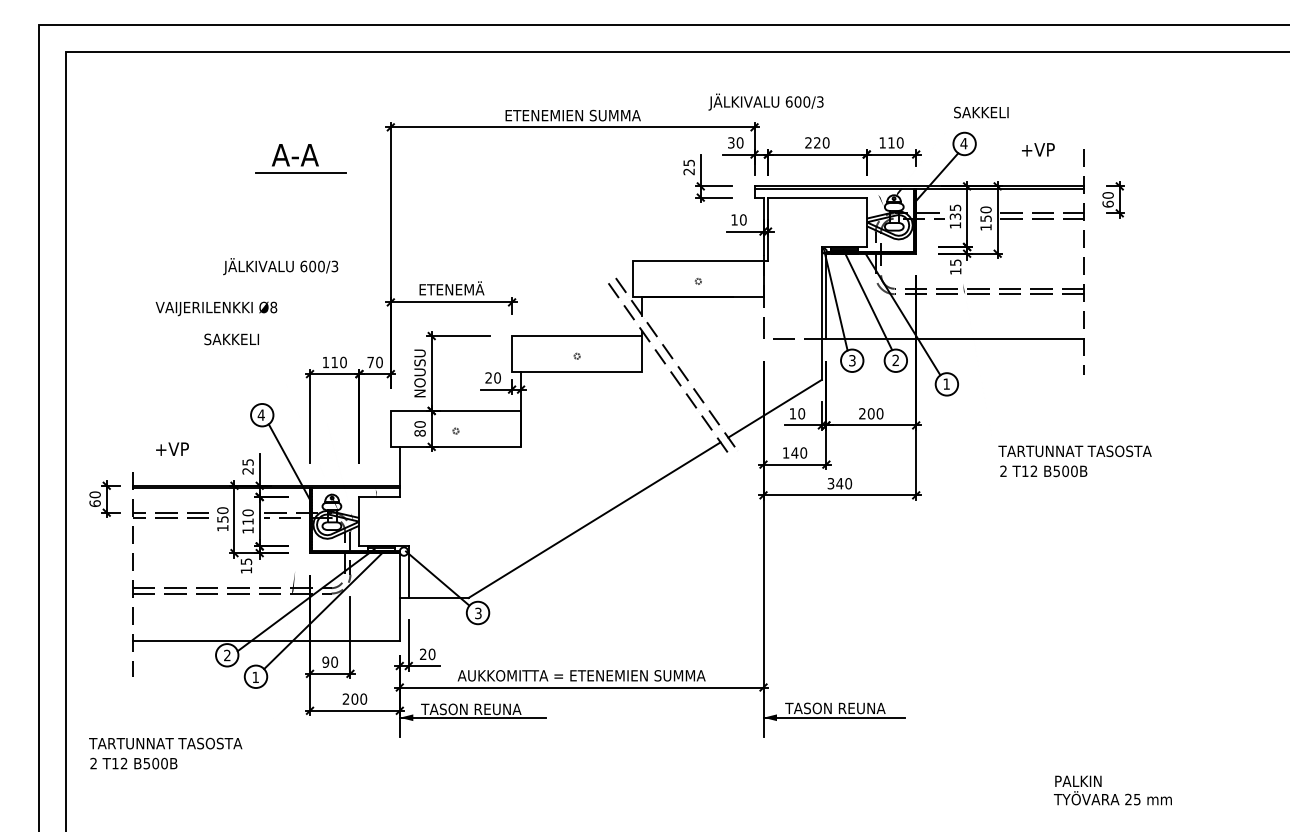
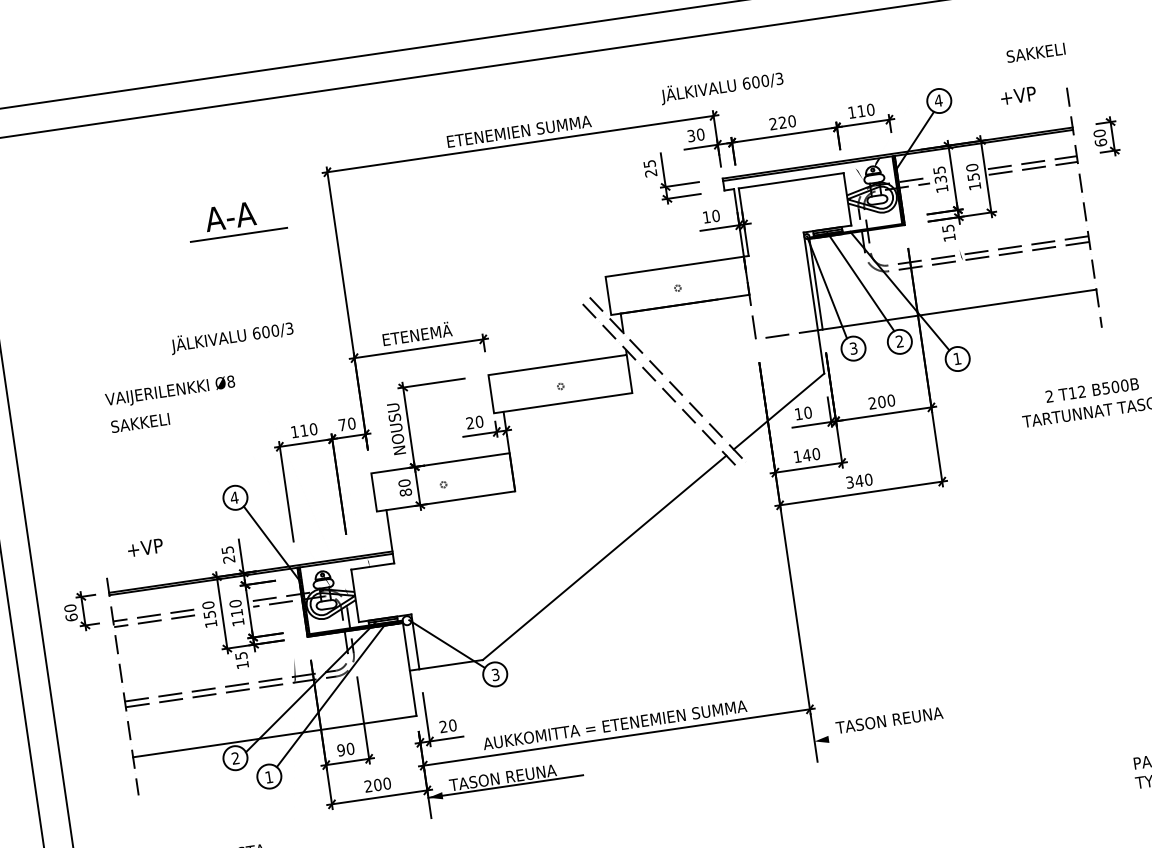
text: (981, 112) -> (1036, 52), moved
text: (231, 339) -> (140, 423), moved
text: (1043, 471) -> (1091, 390), moved
line: (834, 717) -> (889, 730), removed

